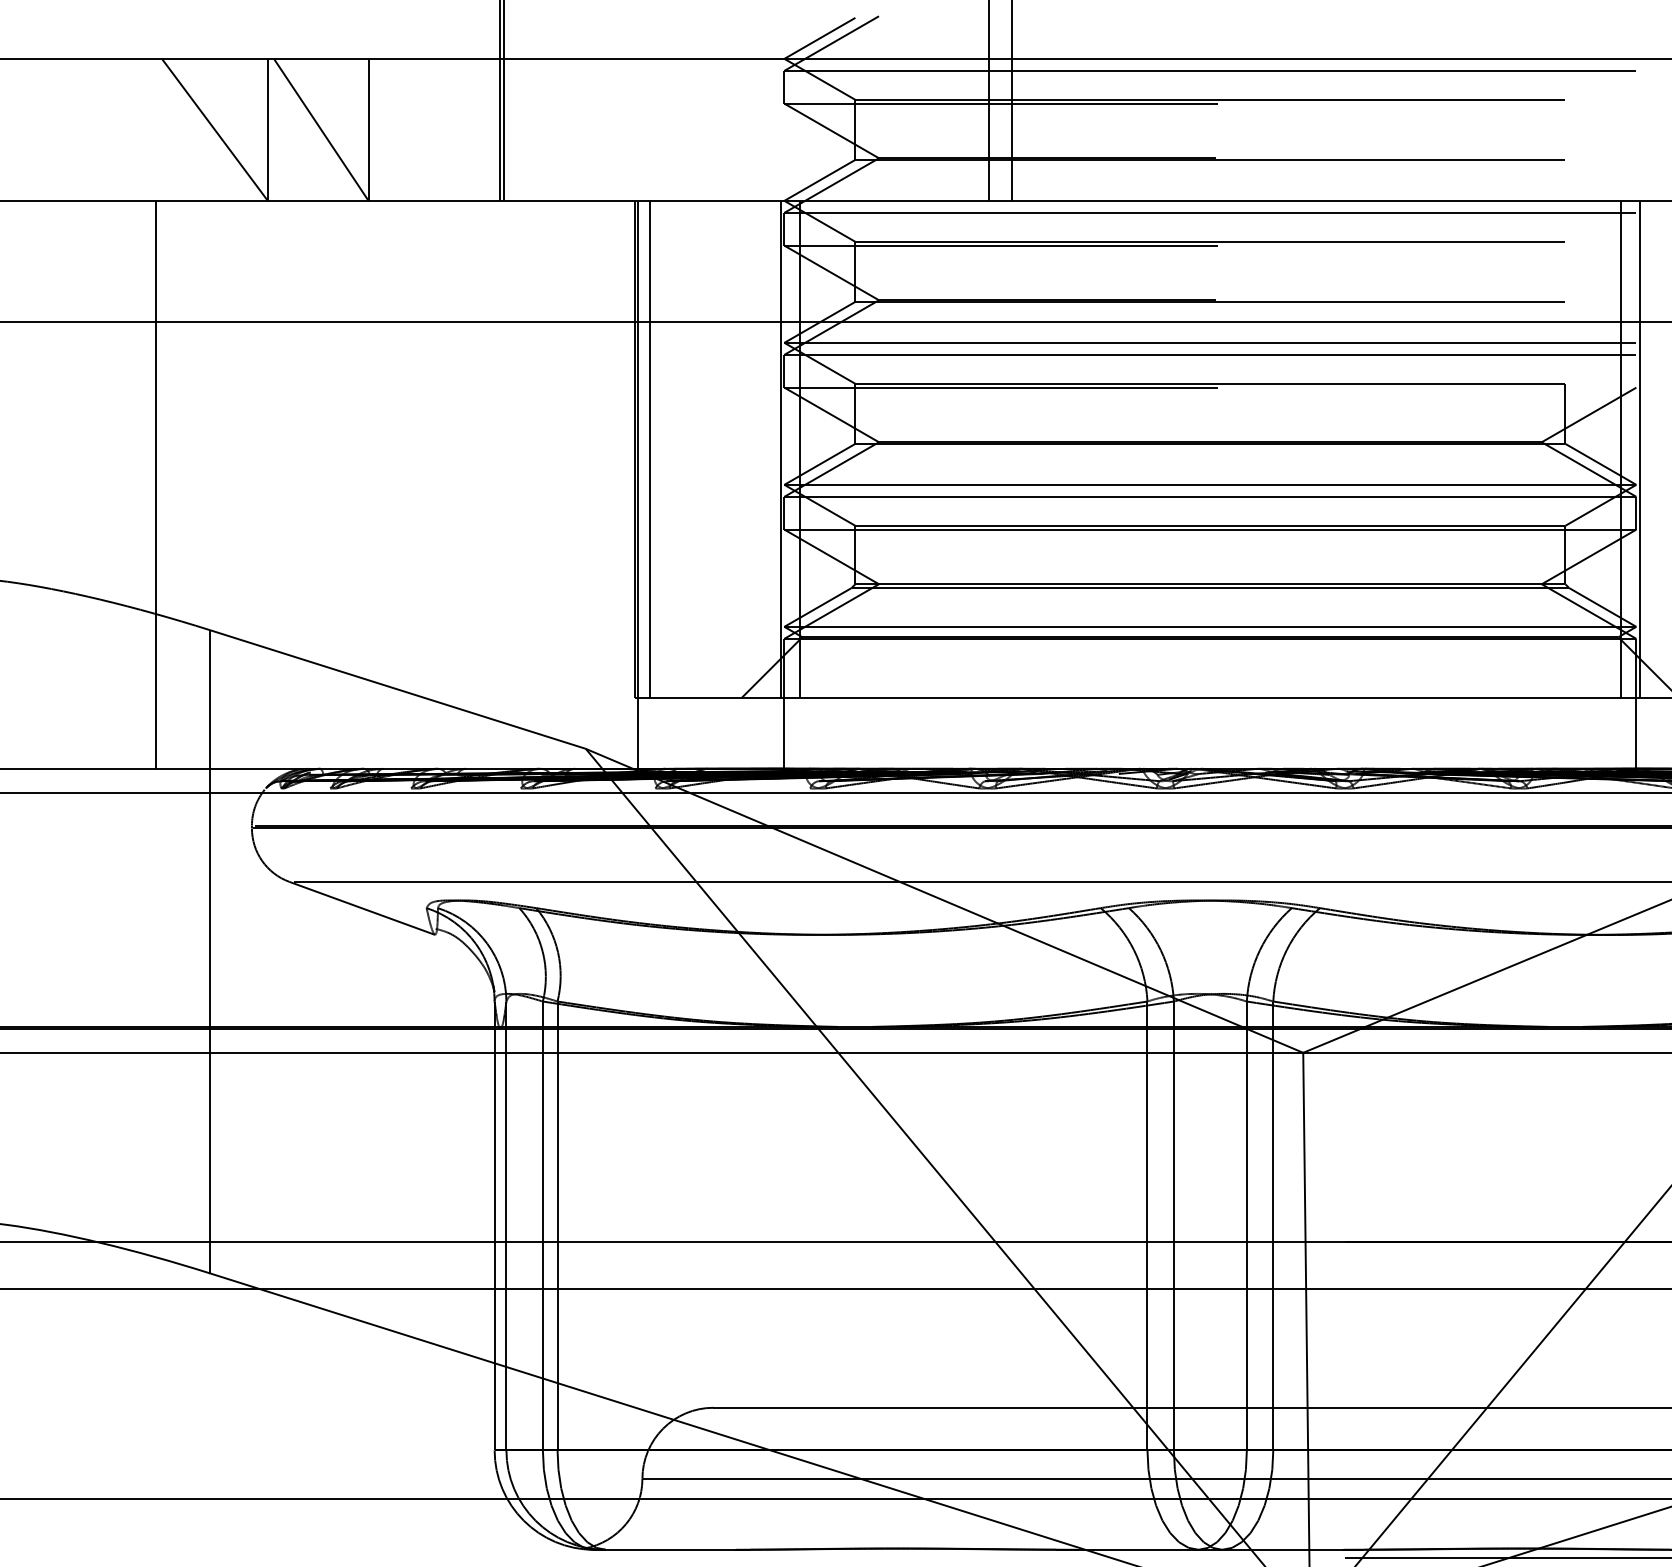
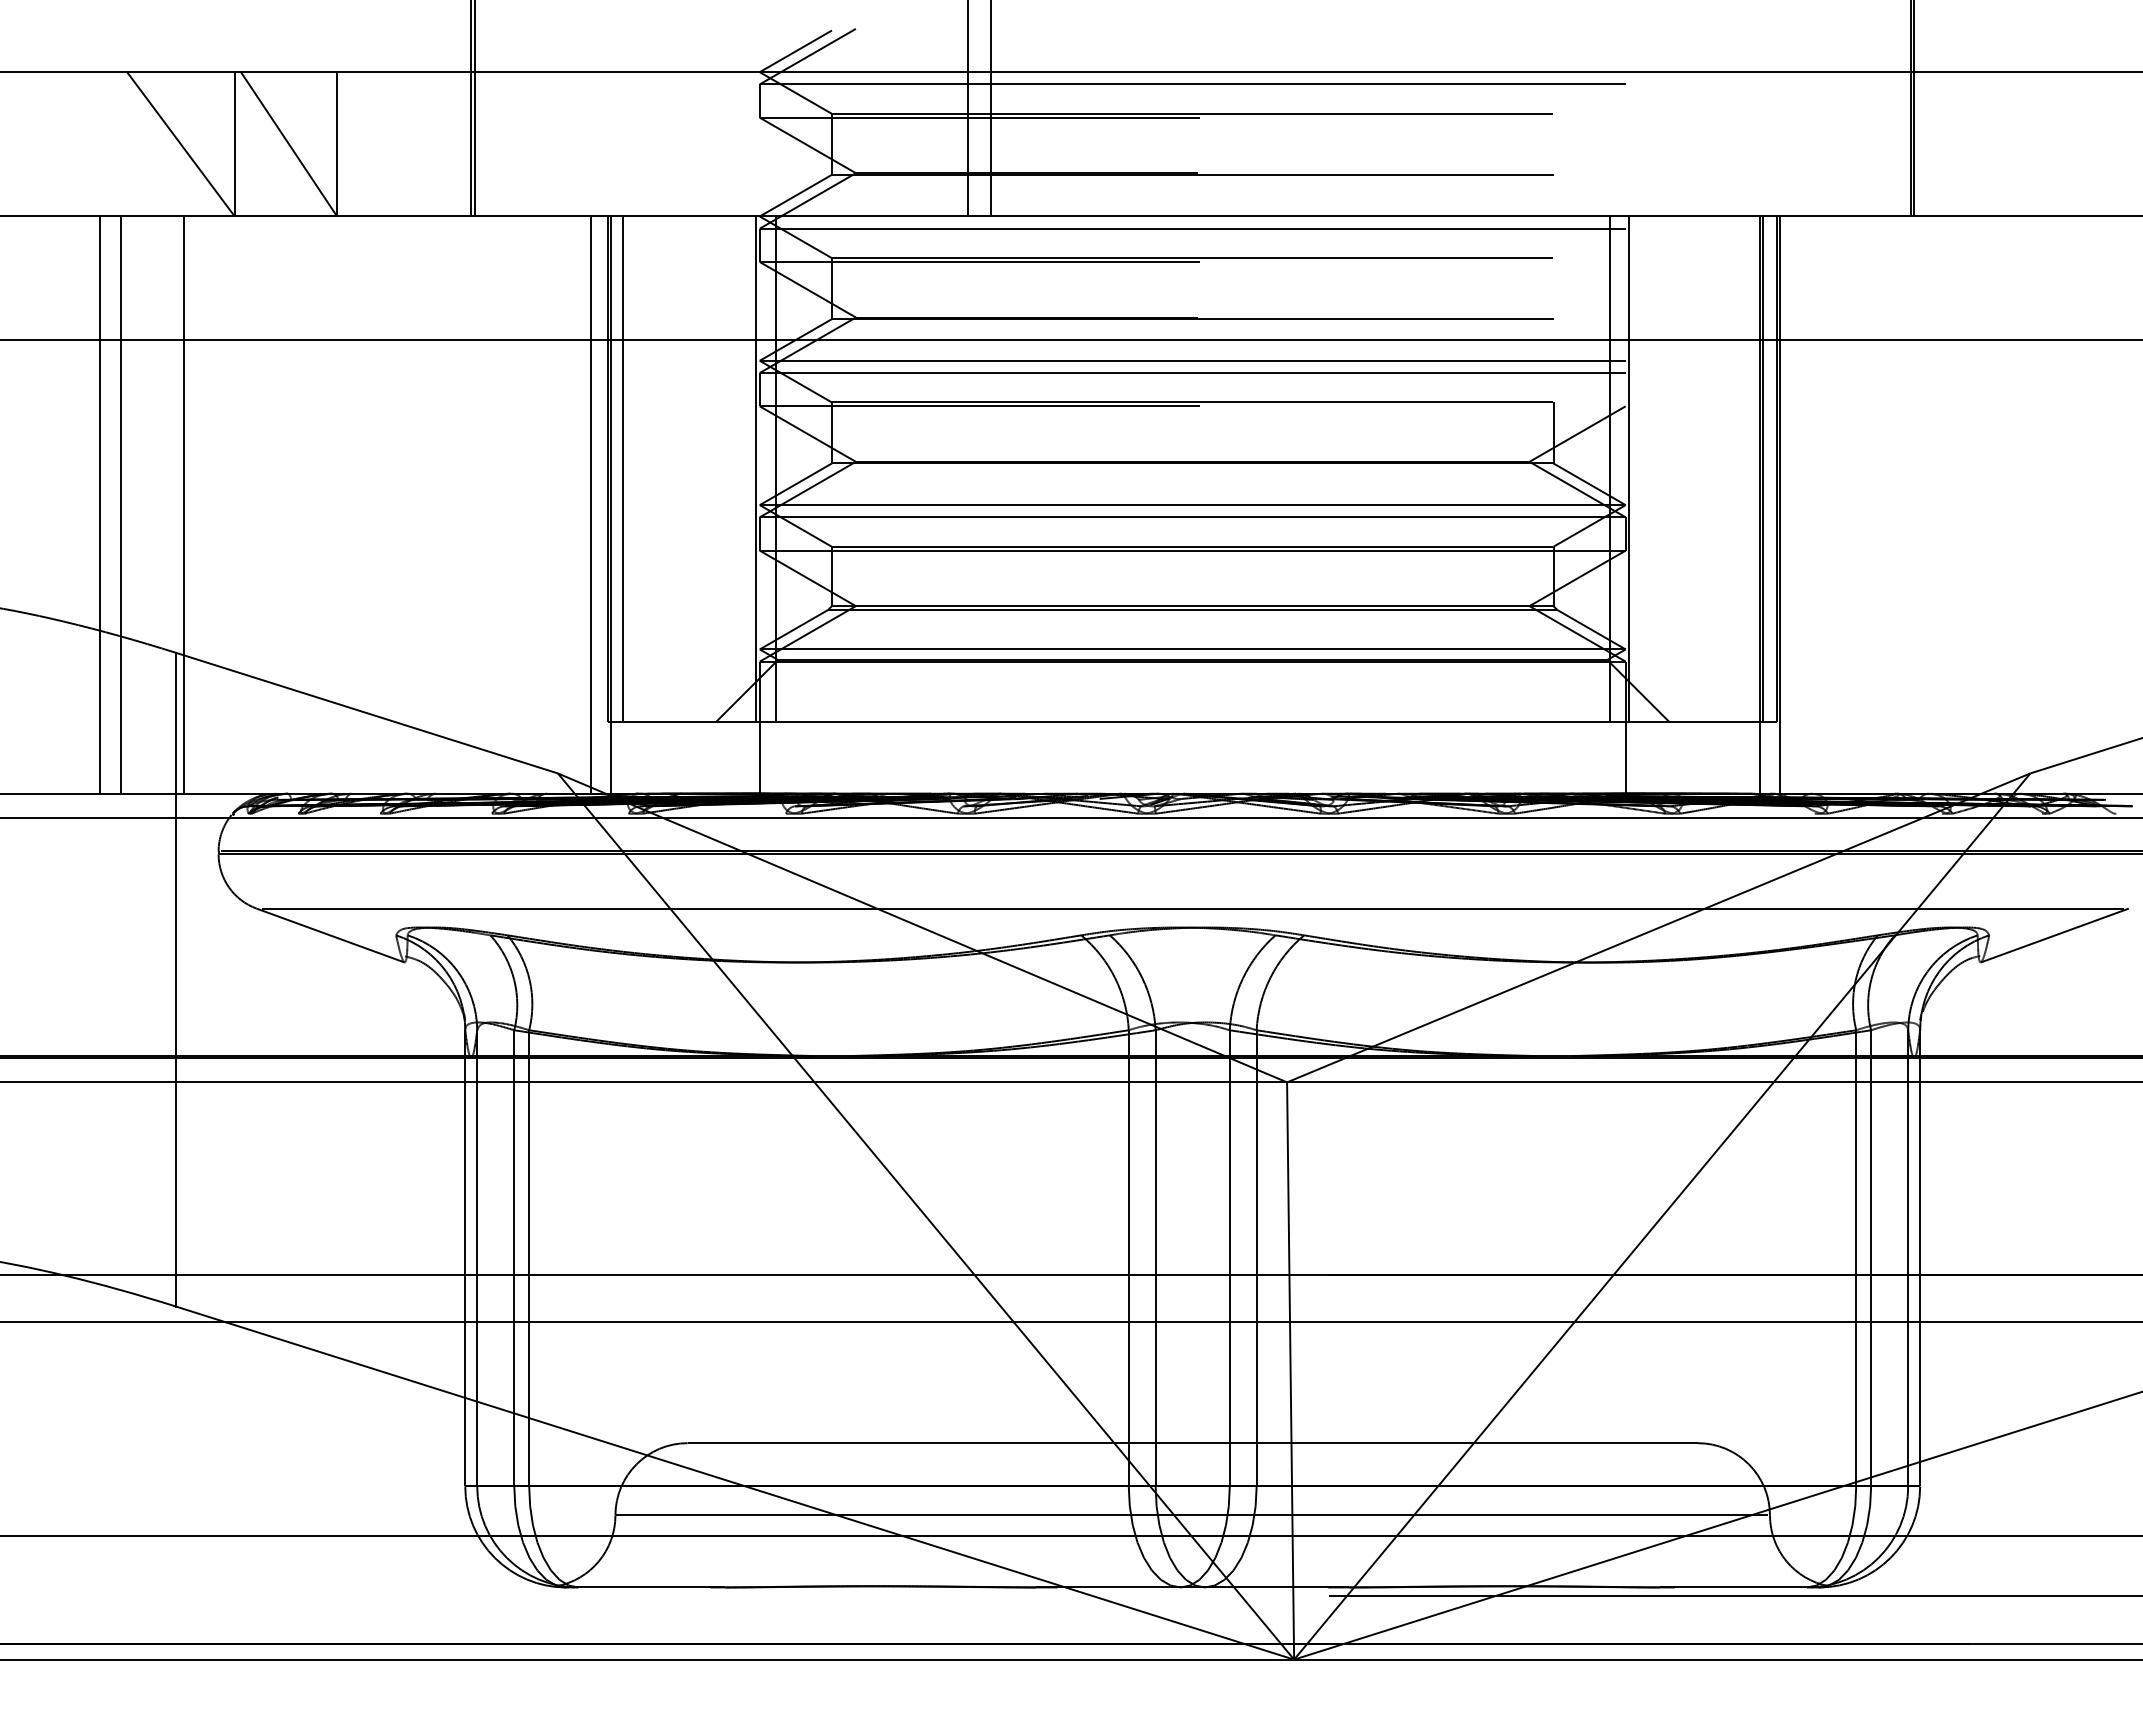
line: (135, 484) -> (100, 504), added
line: (217, 484) -> (183, 504), added
line: (618, 484) -> (591, 504), added

